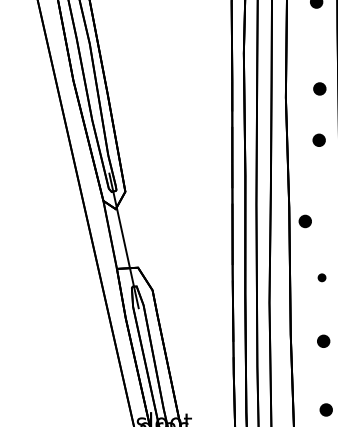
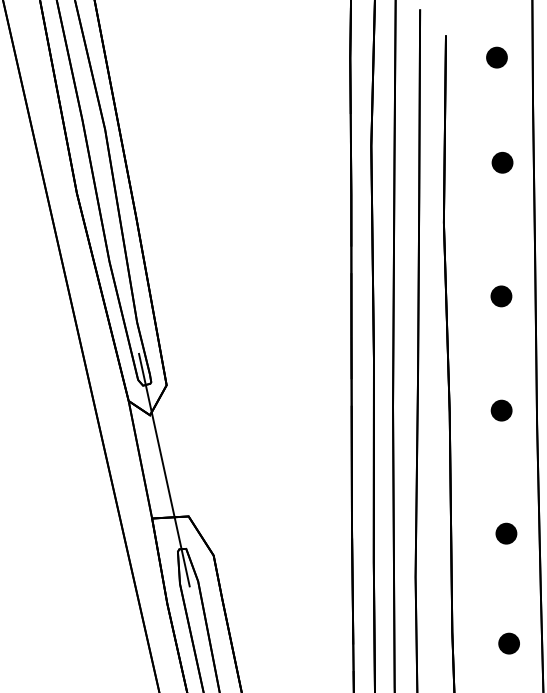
part: (319, 88) -> (501, 161), moved
part: (304, 221) -> (500, 410), moved
part: (321, 277) -> (505, 533), size x1.67

